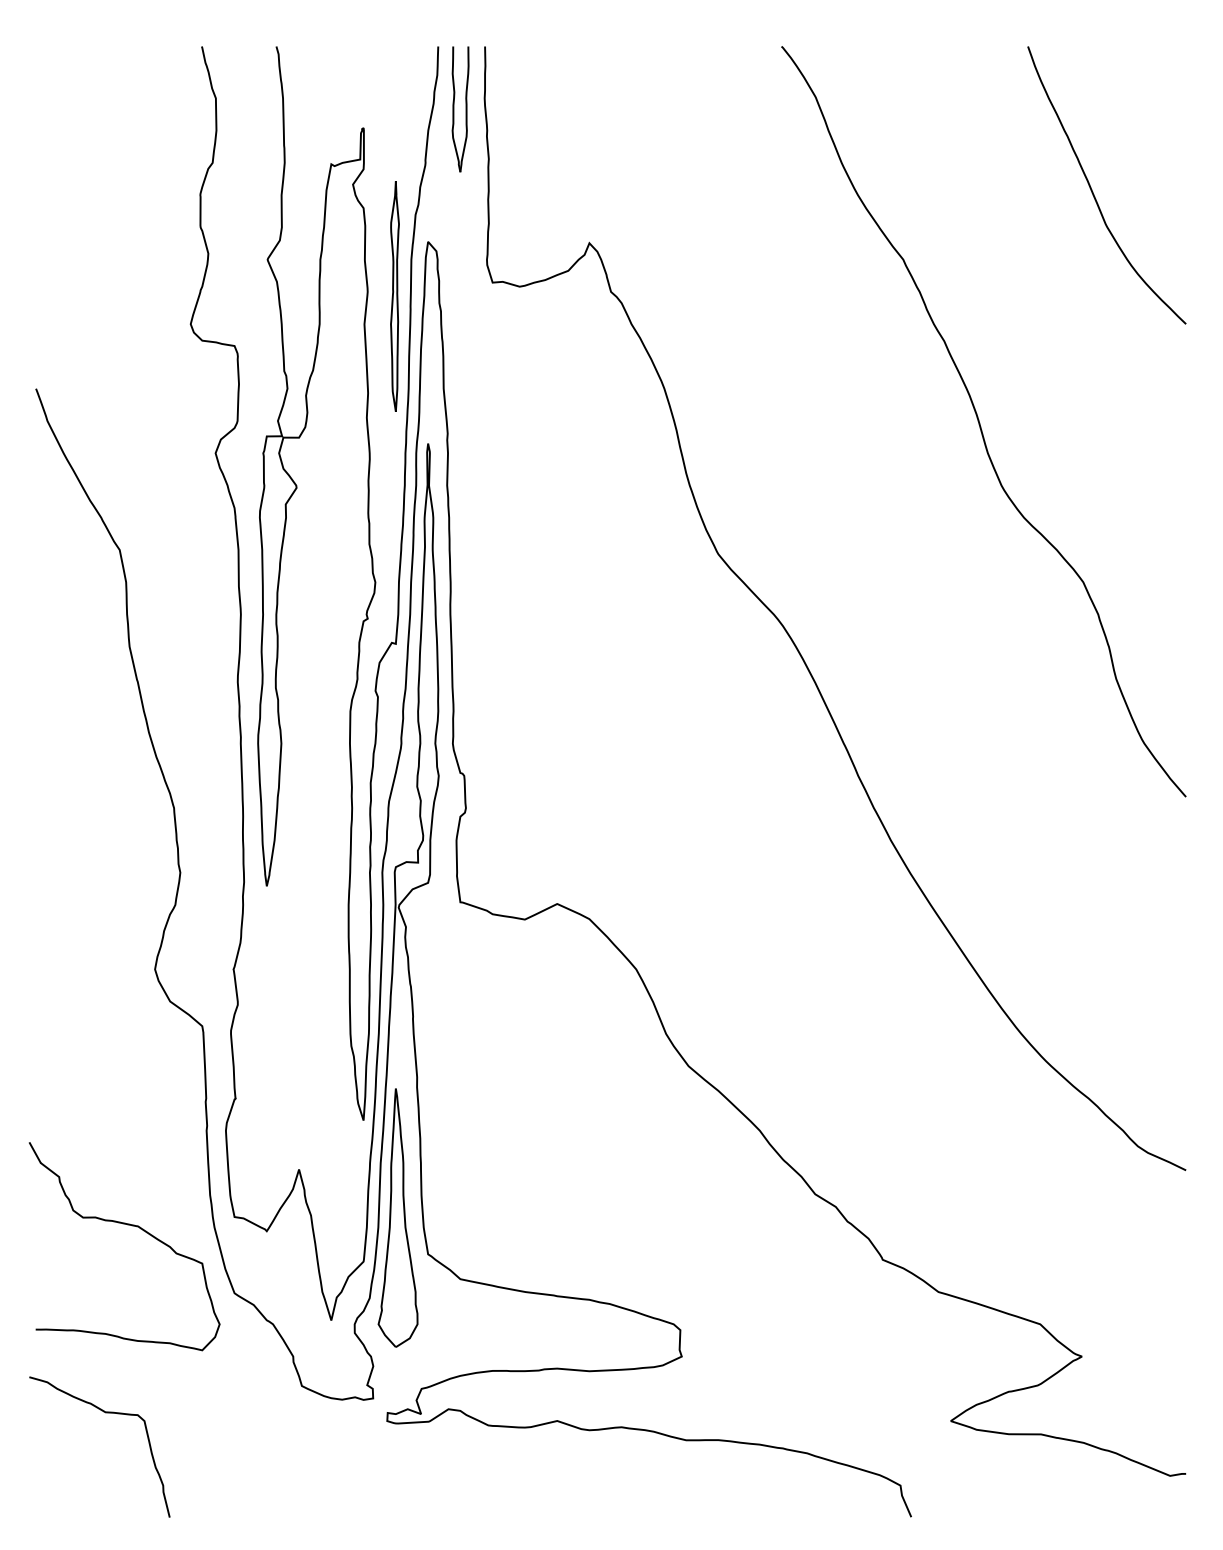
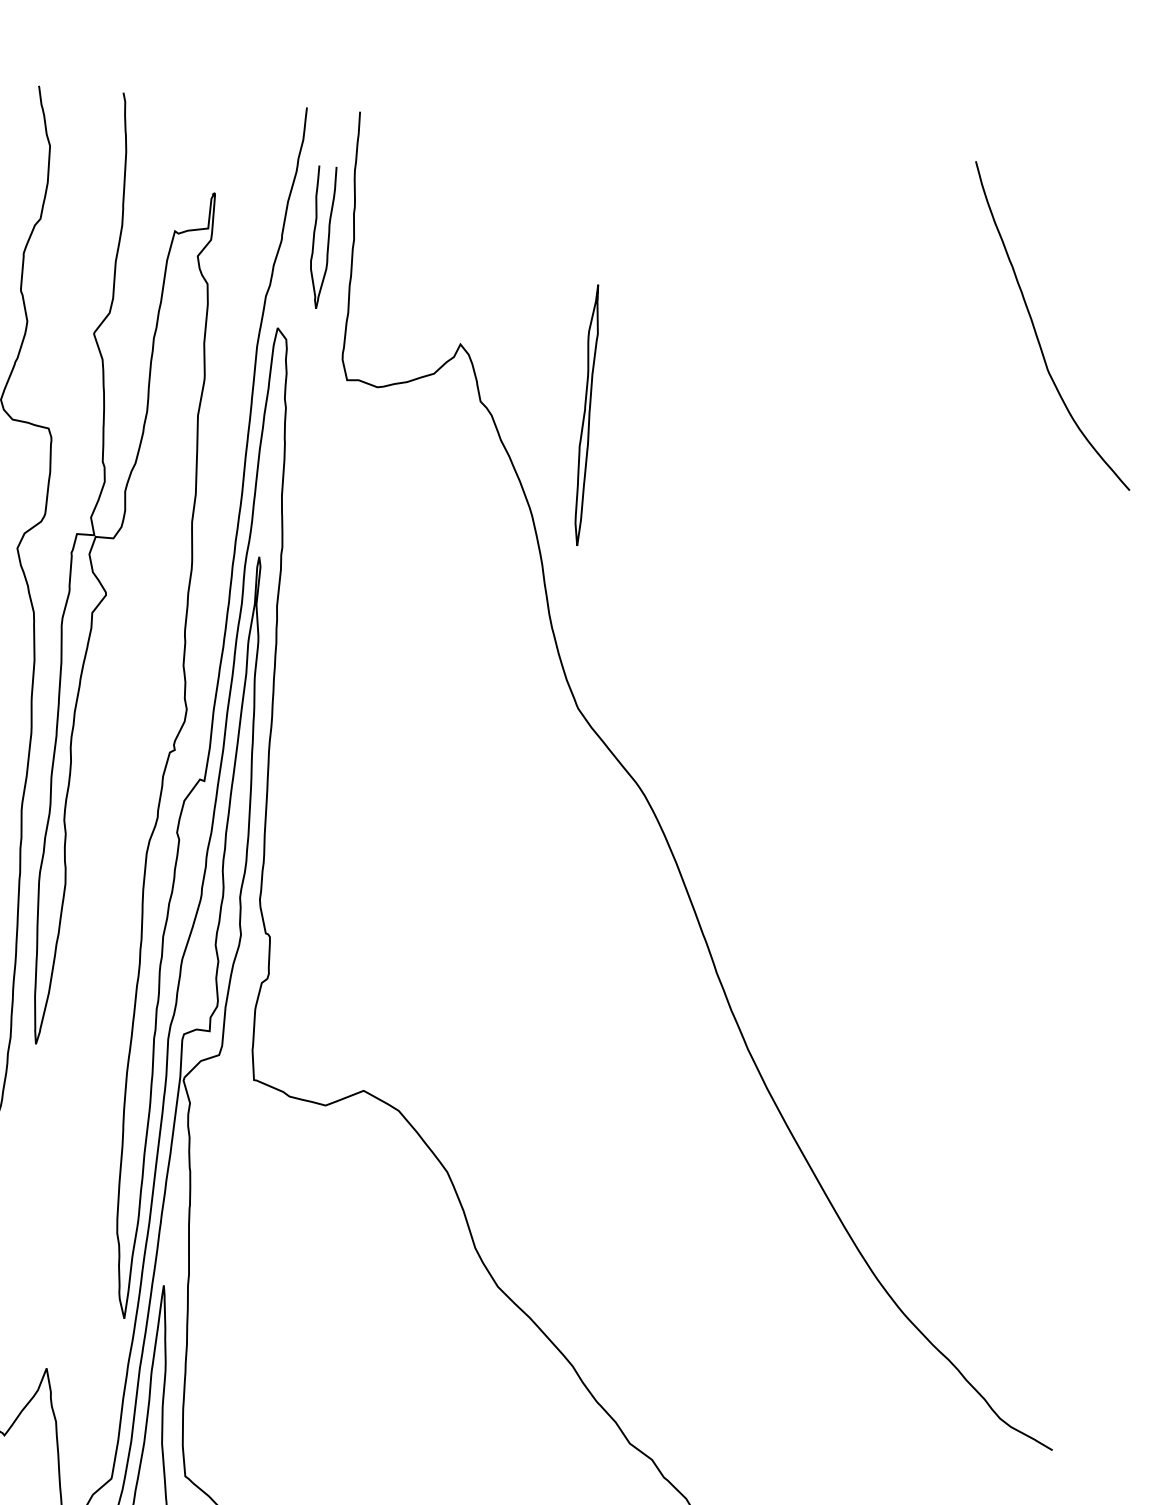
part: (460, 109) -> (321, 237), moved
part: (394, 296) -> (586, 415), moved
curve: (980, 423) -> (887, 584), removed

